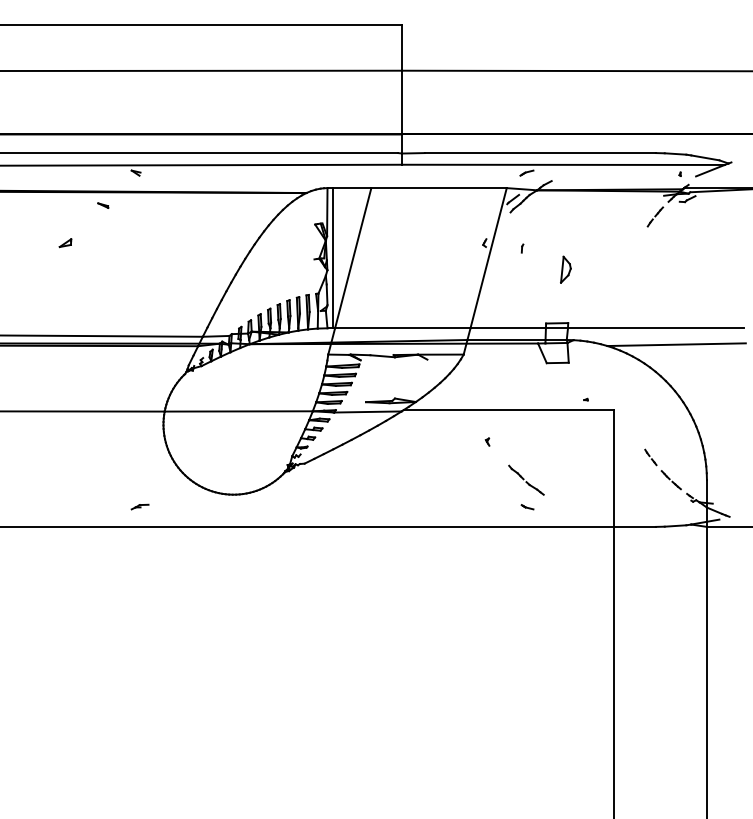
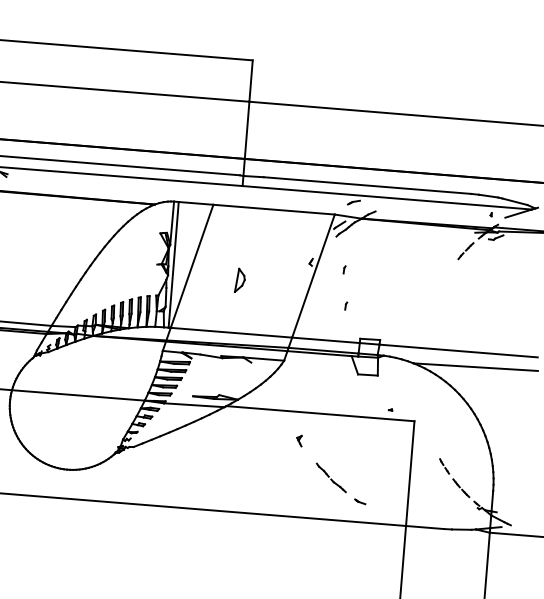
part: (565, 269) -> (239, 280), moved
part: (527, 288) -> (346, 306), added
part: (487, 441) -> (299, 440), size x1.6
part: (527, 507) -> (360, 502), moved

